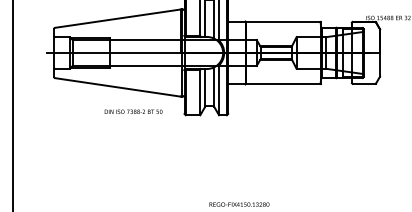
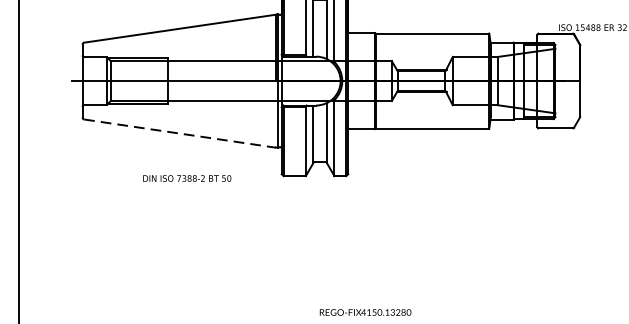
line: (117, 87) -> (179, 133), solid -> dashed
text: (133, 111) -> (187, 178), moved

